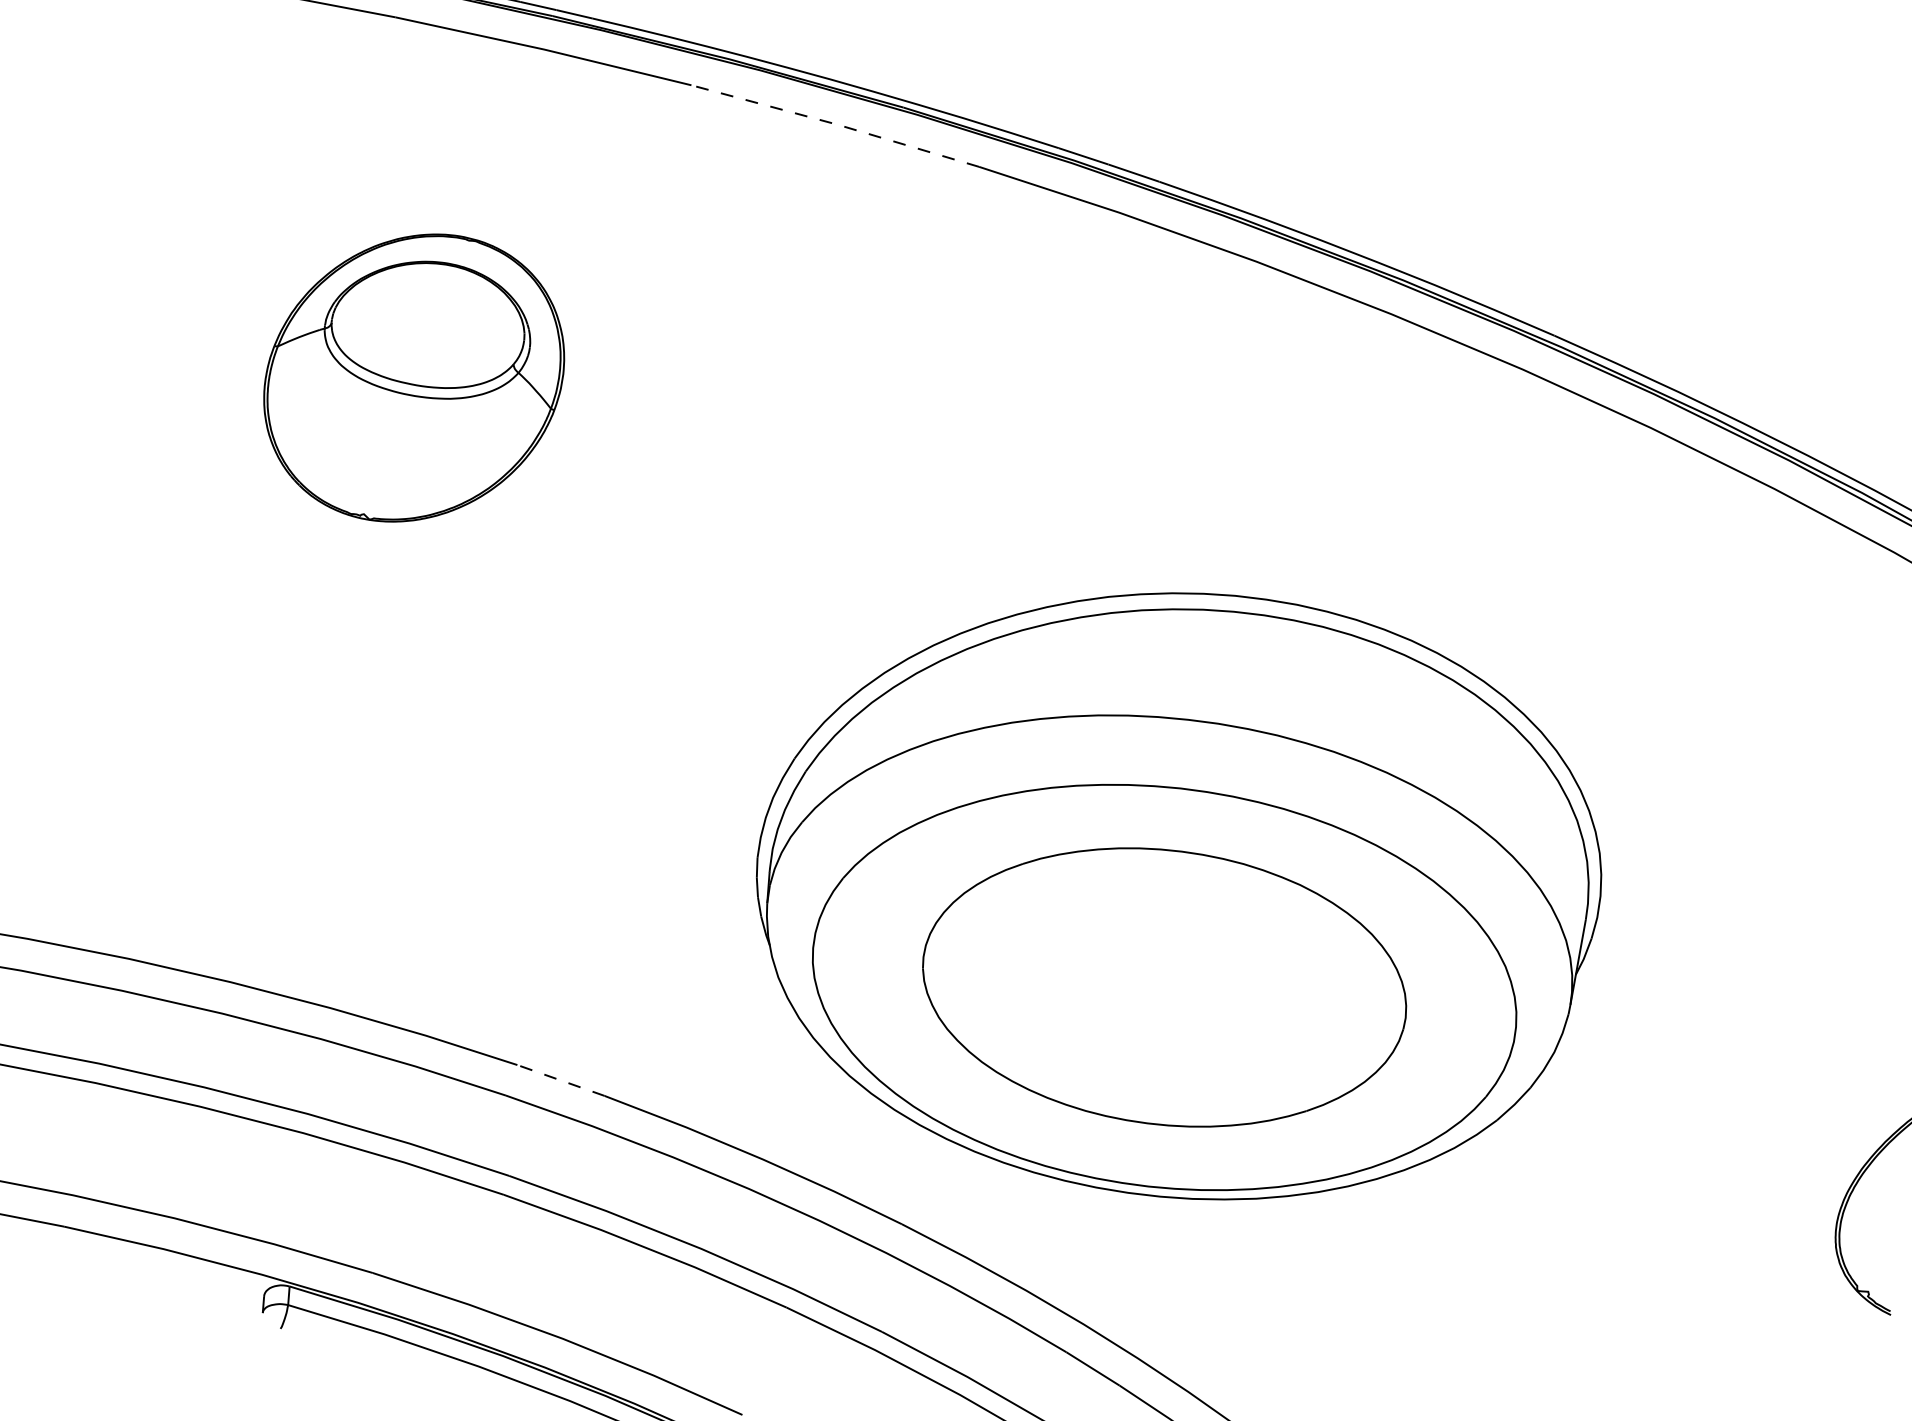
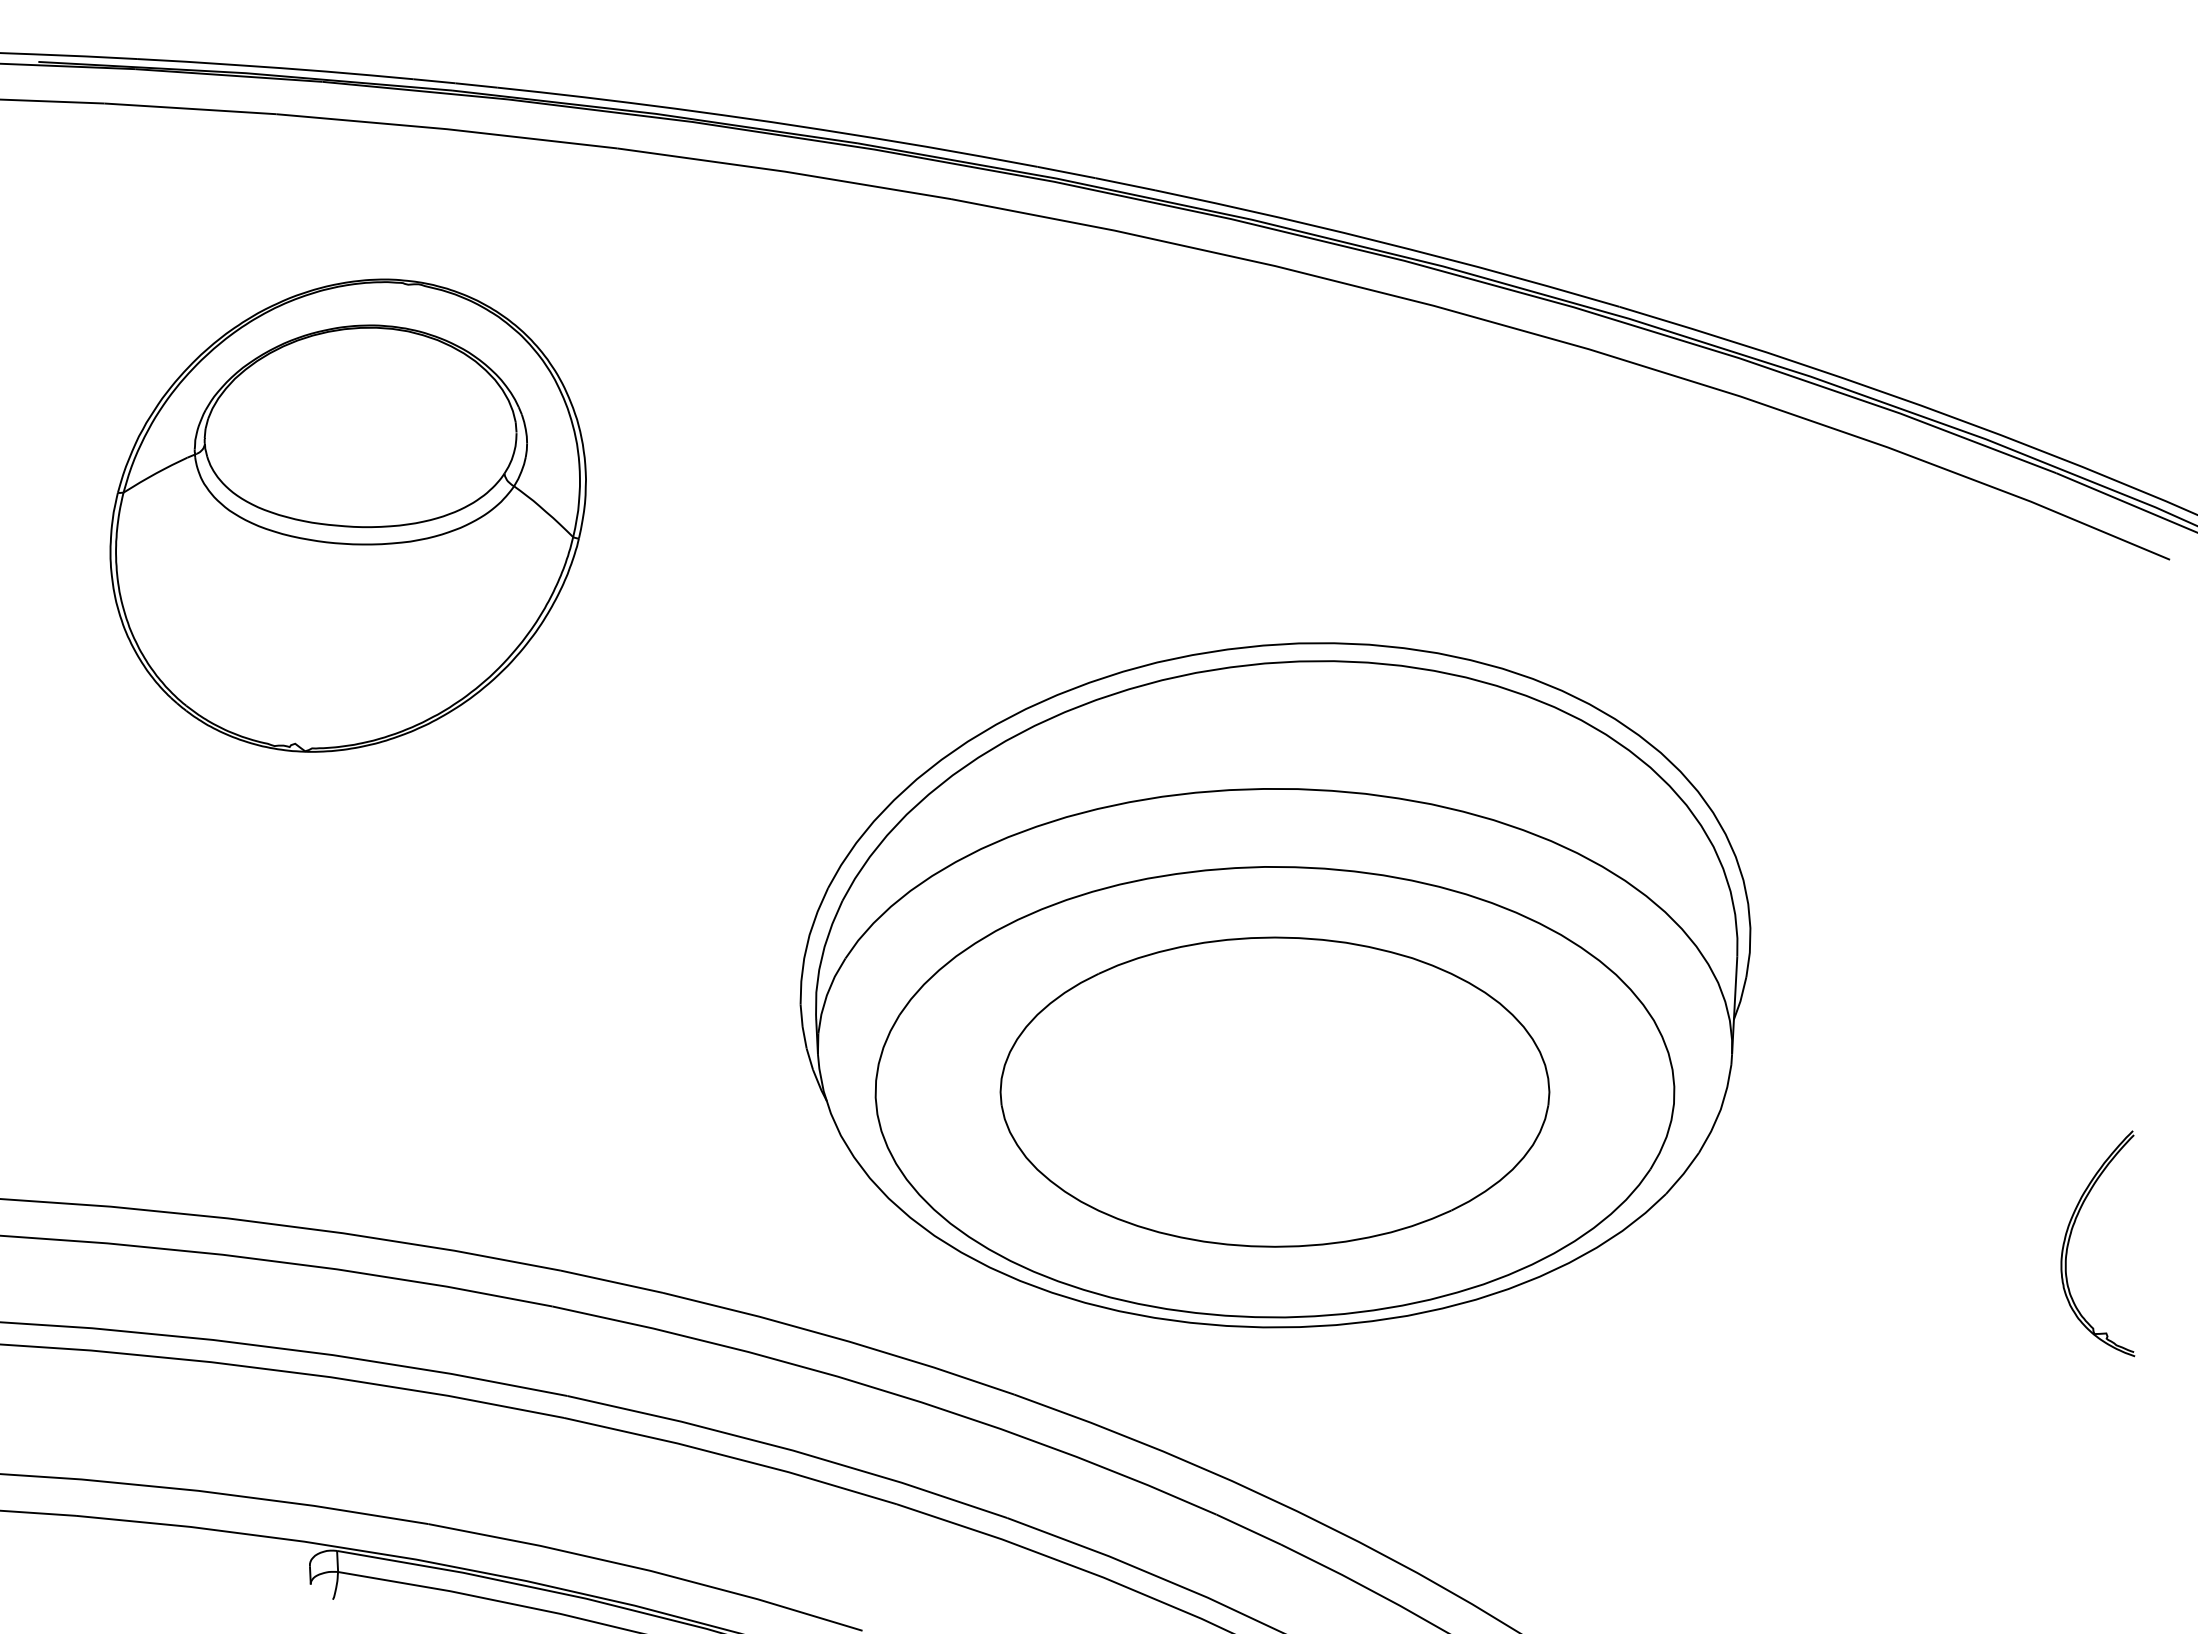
line: (836, 124) -> (785, 171), dashed -> solid
part: (413, 377) -> (347, 515), size x1.43
line: (560, 1080) -> (611, 1281), dashed -> solid

